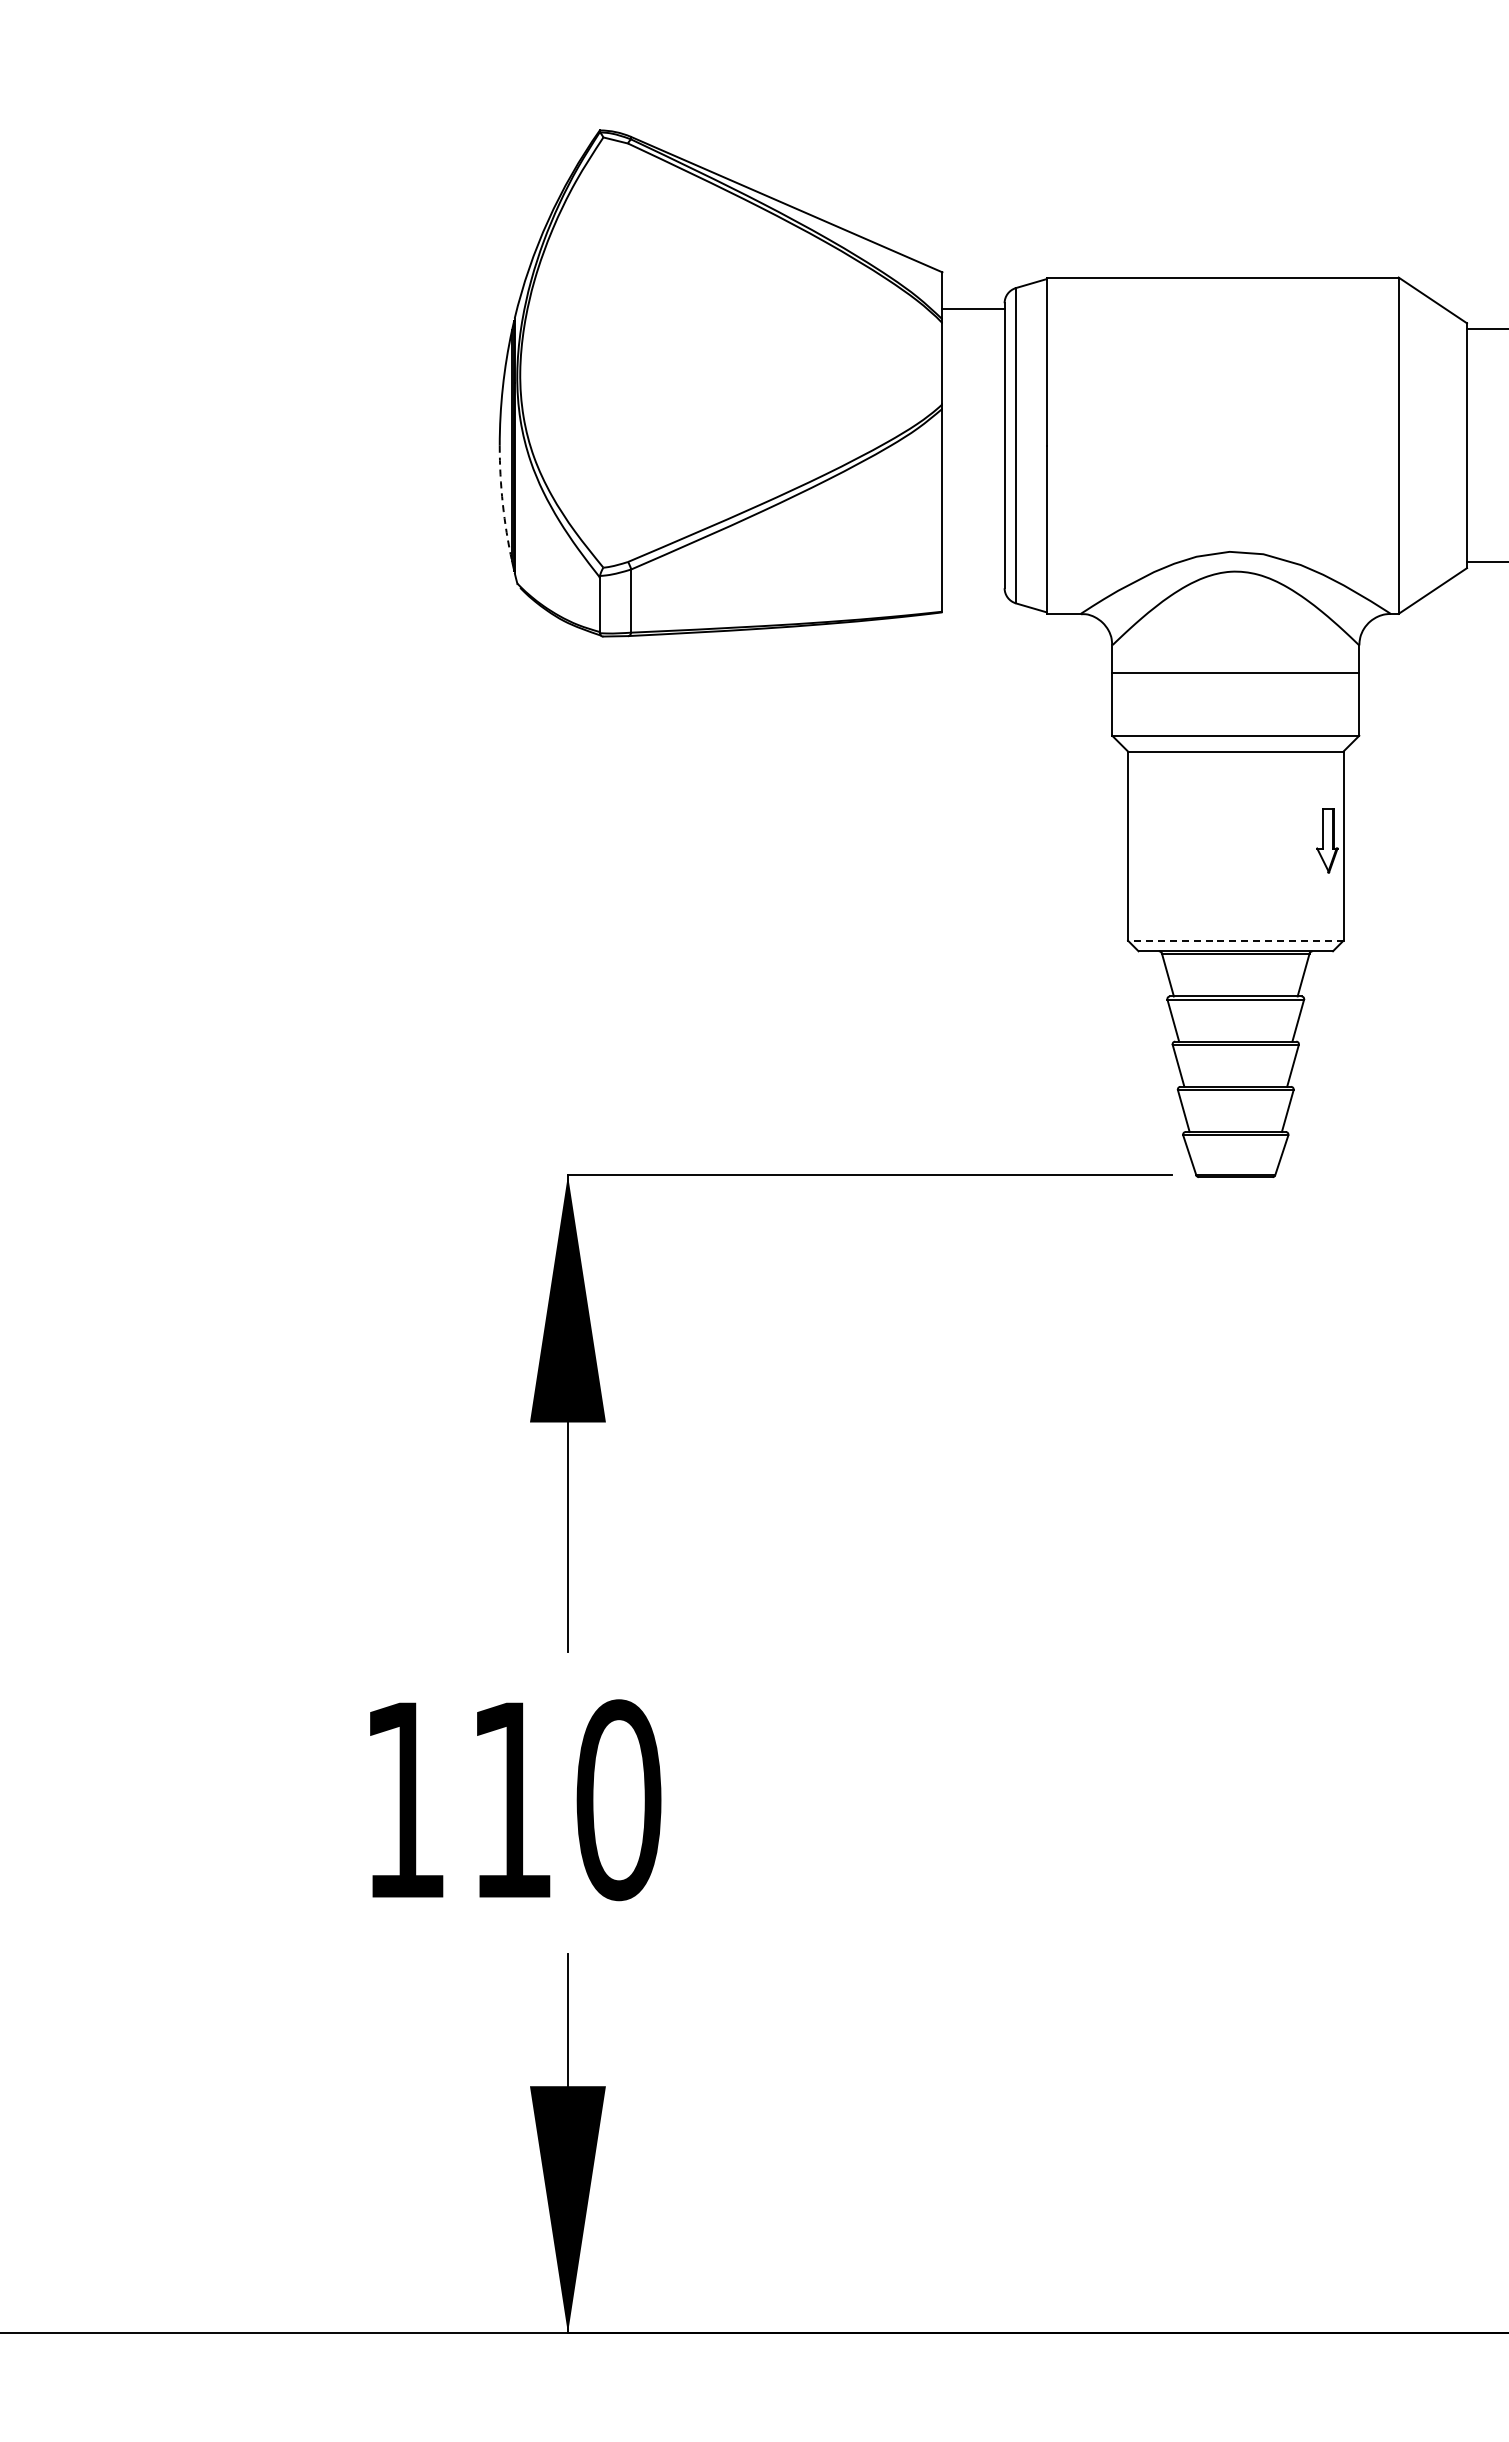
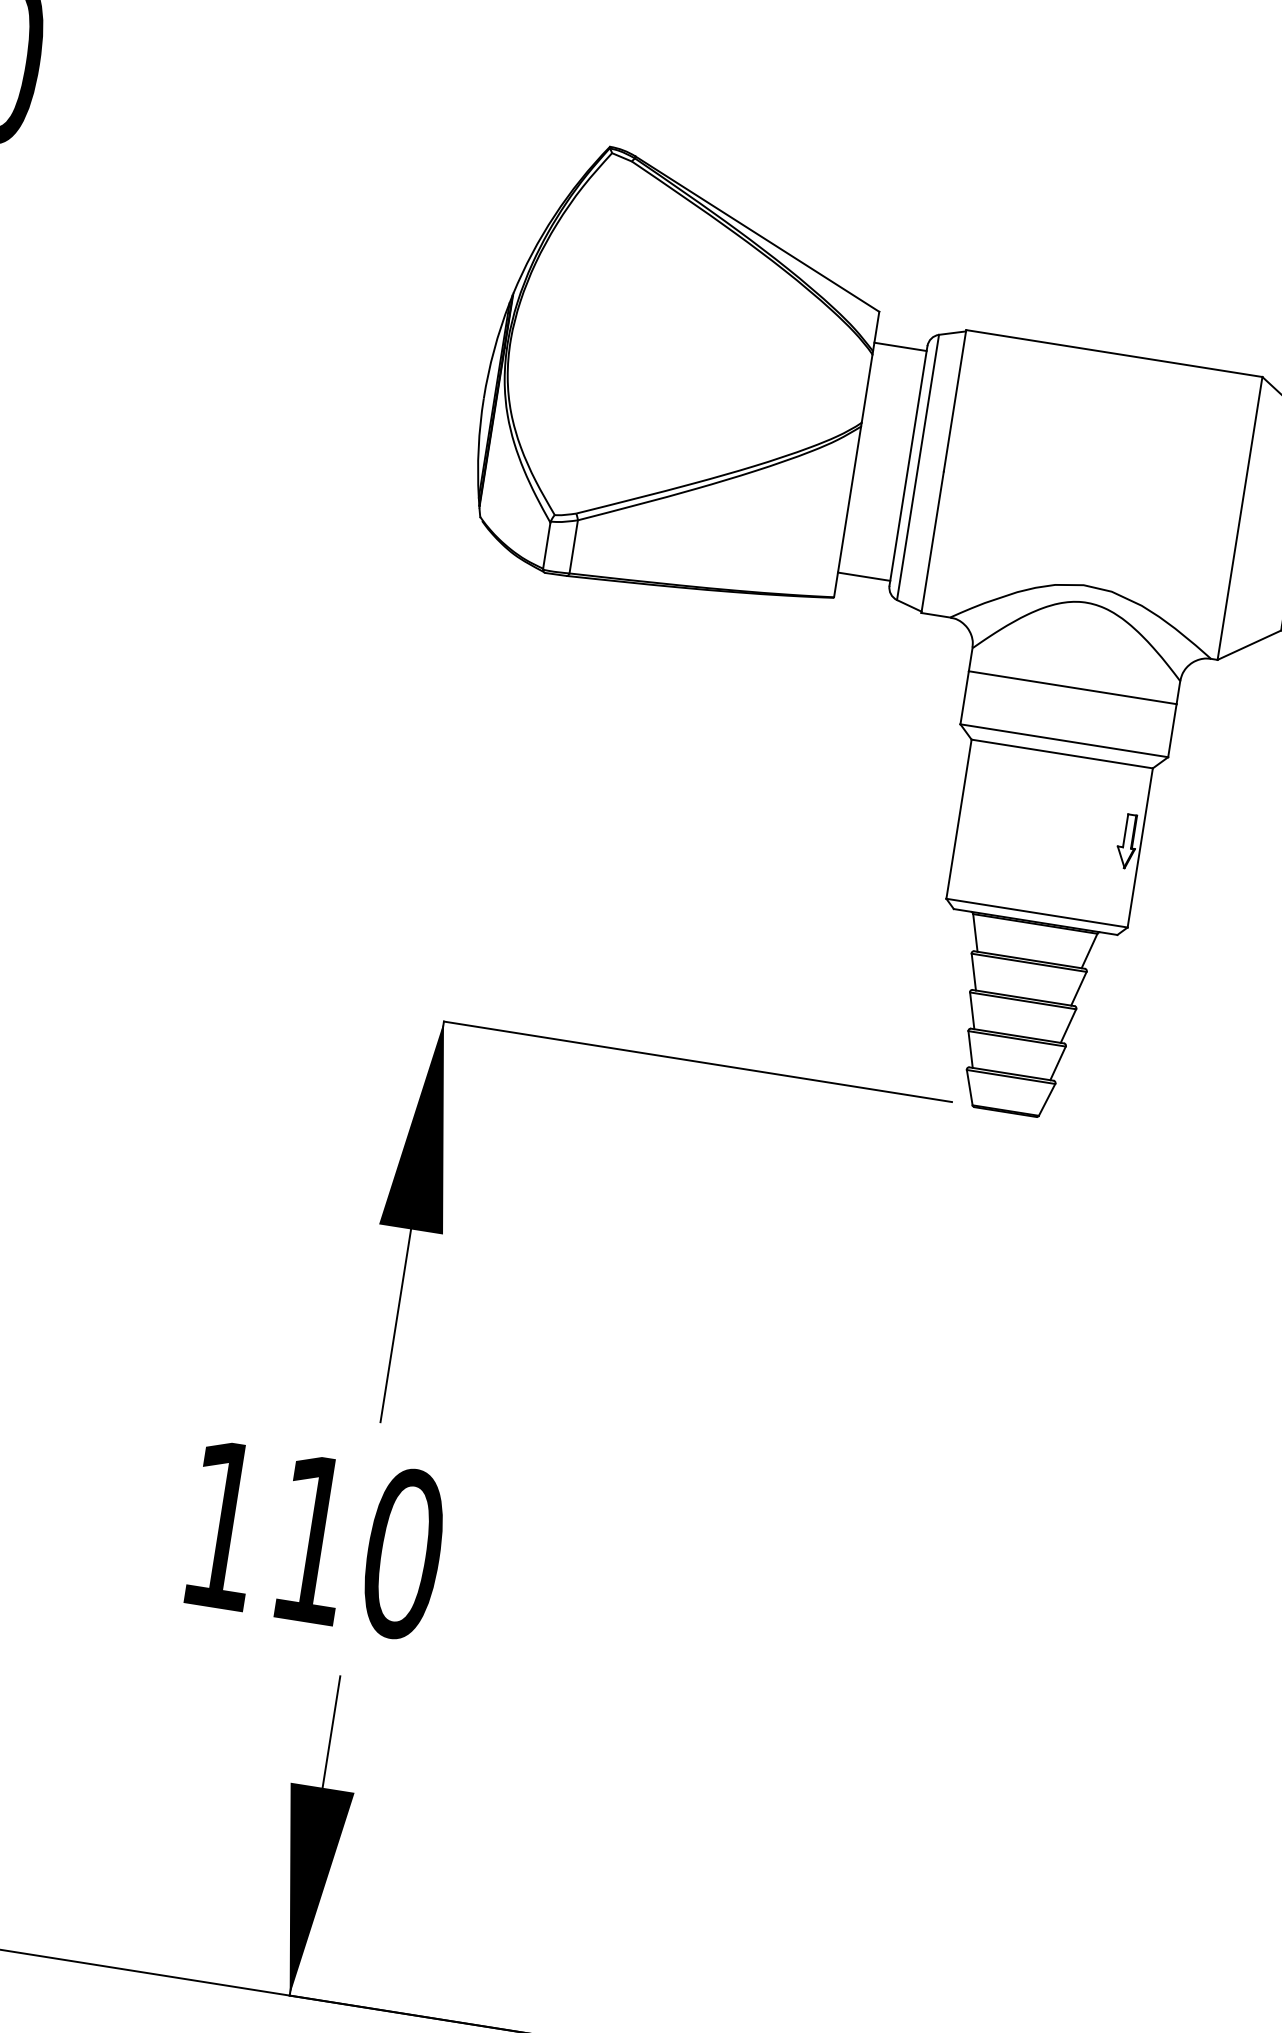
arc: (502, 503) -> (478, 447), dashed -> solid
line: (973, 582) -> (864, 576), added
line: (1235, 940) -> (1036, 912), dashed -> solid

